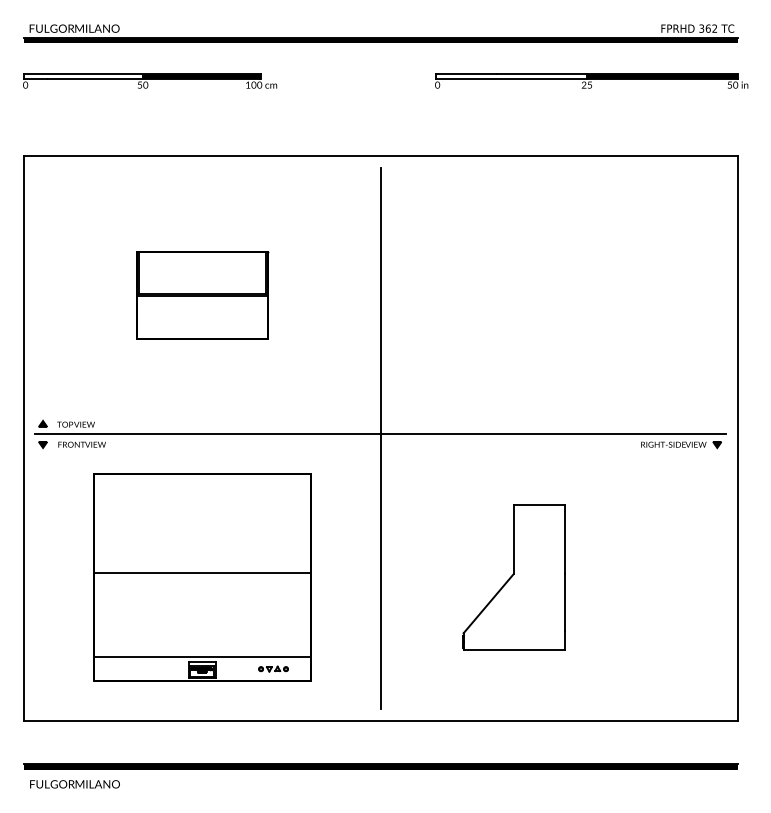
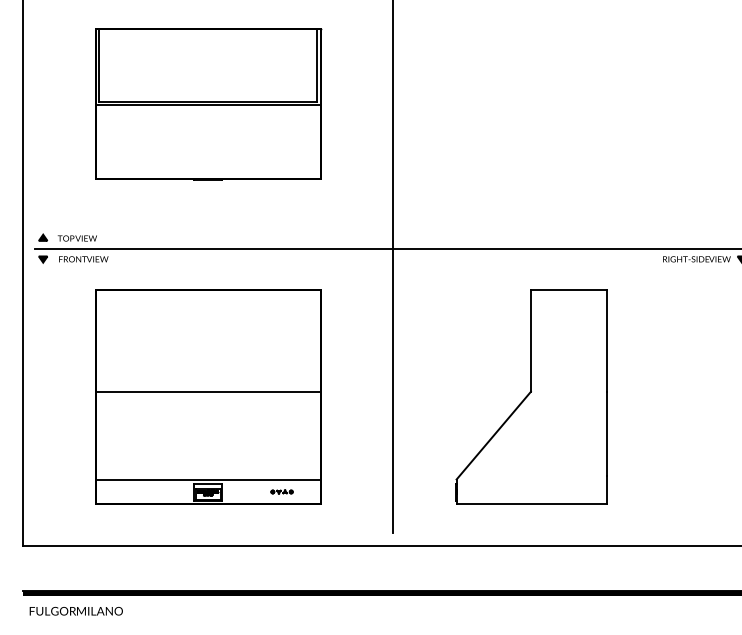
part: (202, 295) -> (208, 104), size x1.67
part: (513, 577) -> (530, 396), size x1.43
part: (273, 669) -> (282, 492), size x0.71

